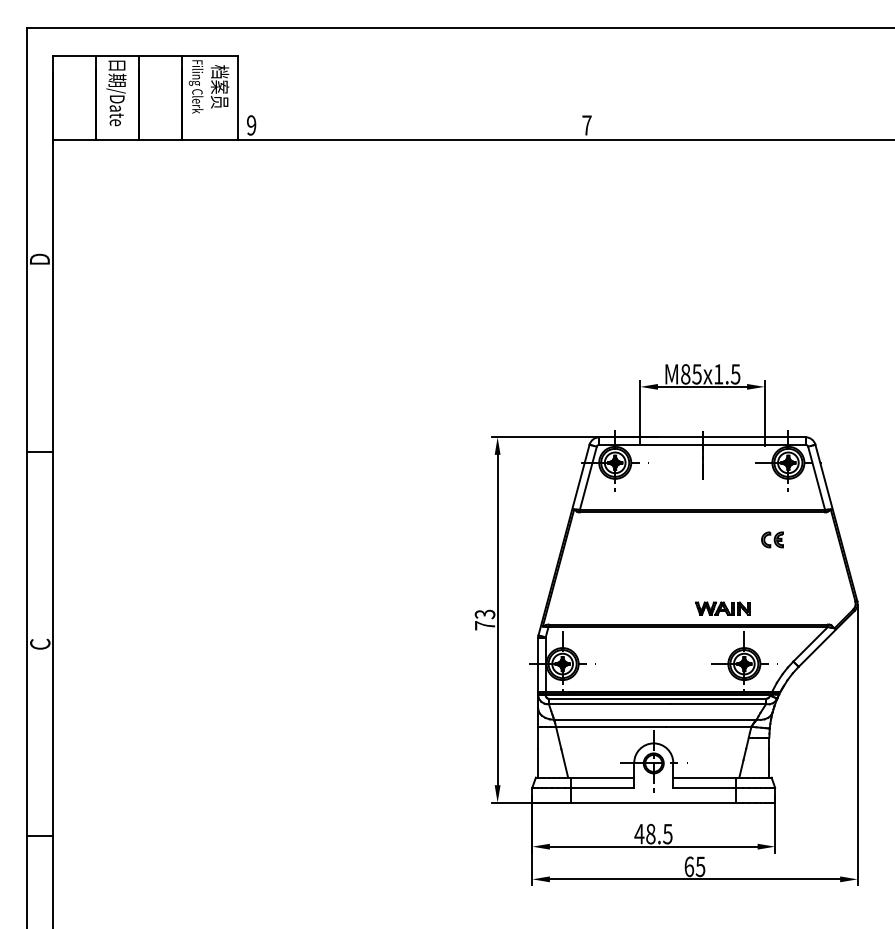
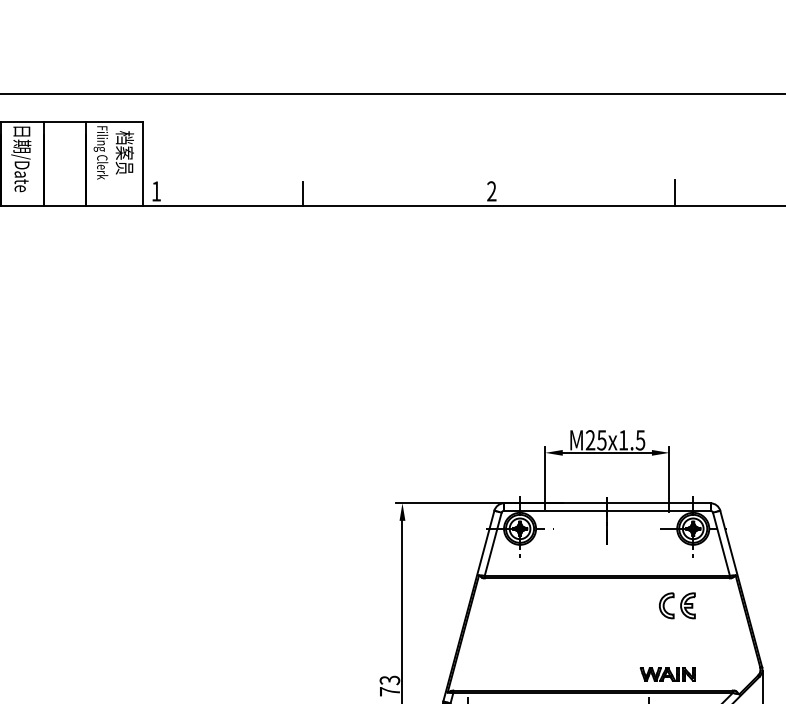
text: (251, 125) -> (156, 191), 9 -> 1
text: (586, 125) -> (491, 191), 7 -> 2
line: (770, 127) -> (675, 193), added
line: (398, 128) -> (303, 194), added
text: (685, 374) -> (590, 440), M85x1.5 -> M25x1.5
part: (772, 539) -> (677, 605), size x1.67
part: (722, 608) -> (667, 674), moved

